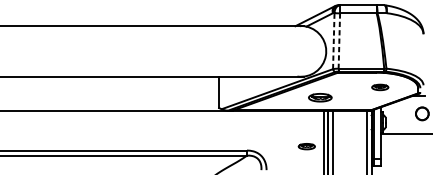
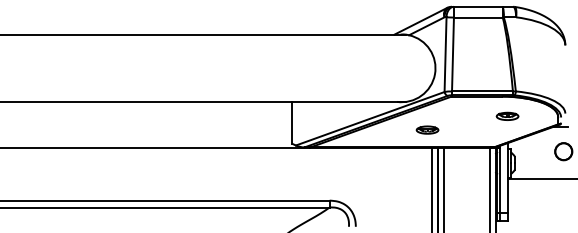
line: (333, 41) -> (445, 54), dashed -> solid
line: (338, 41) -> (452, 54), dashed -> solid
part: (320, 97) -> (427, 129), size x0.71
part: (306, 145) -> (409, 194), removed

